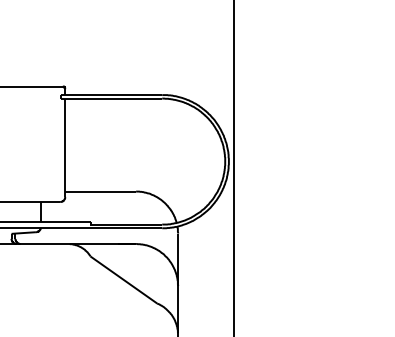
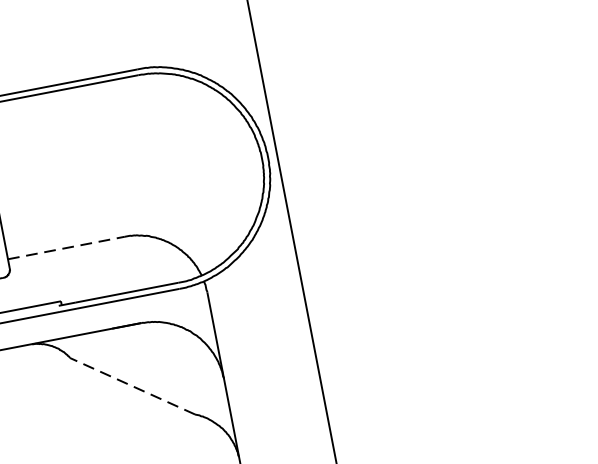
line: (101, 191) -> (67, 247), solid -> dashed
line: (123, 279) -> (131, 385), solid -> dashed

